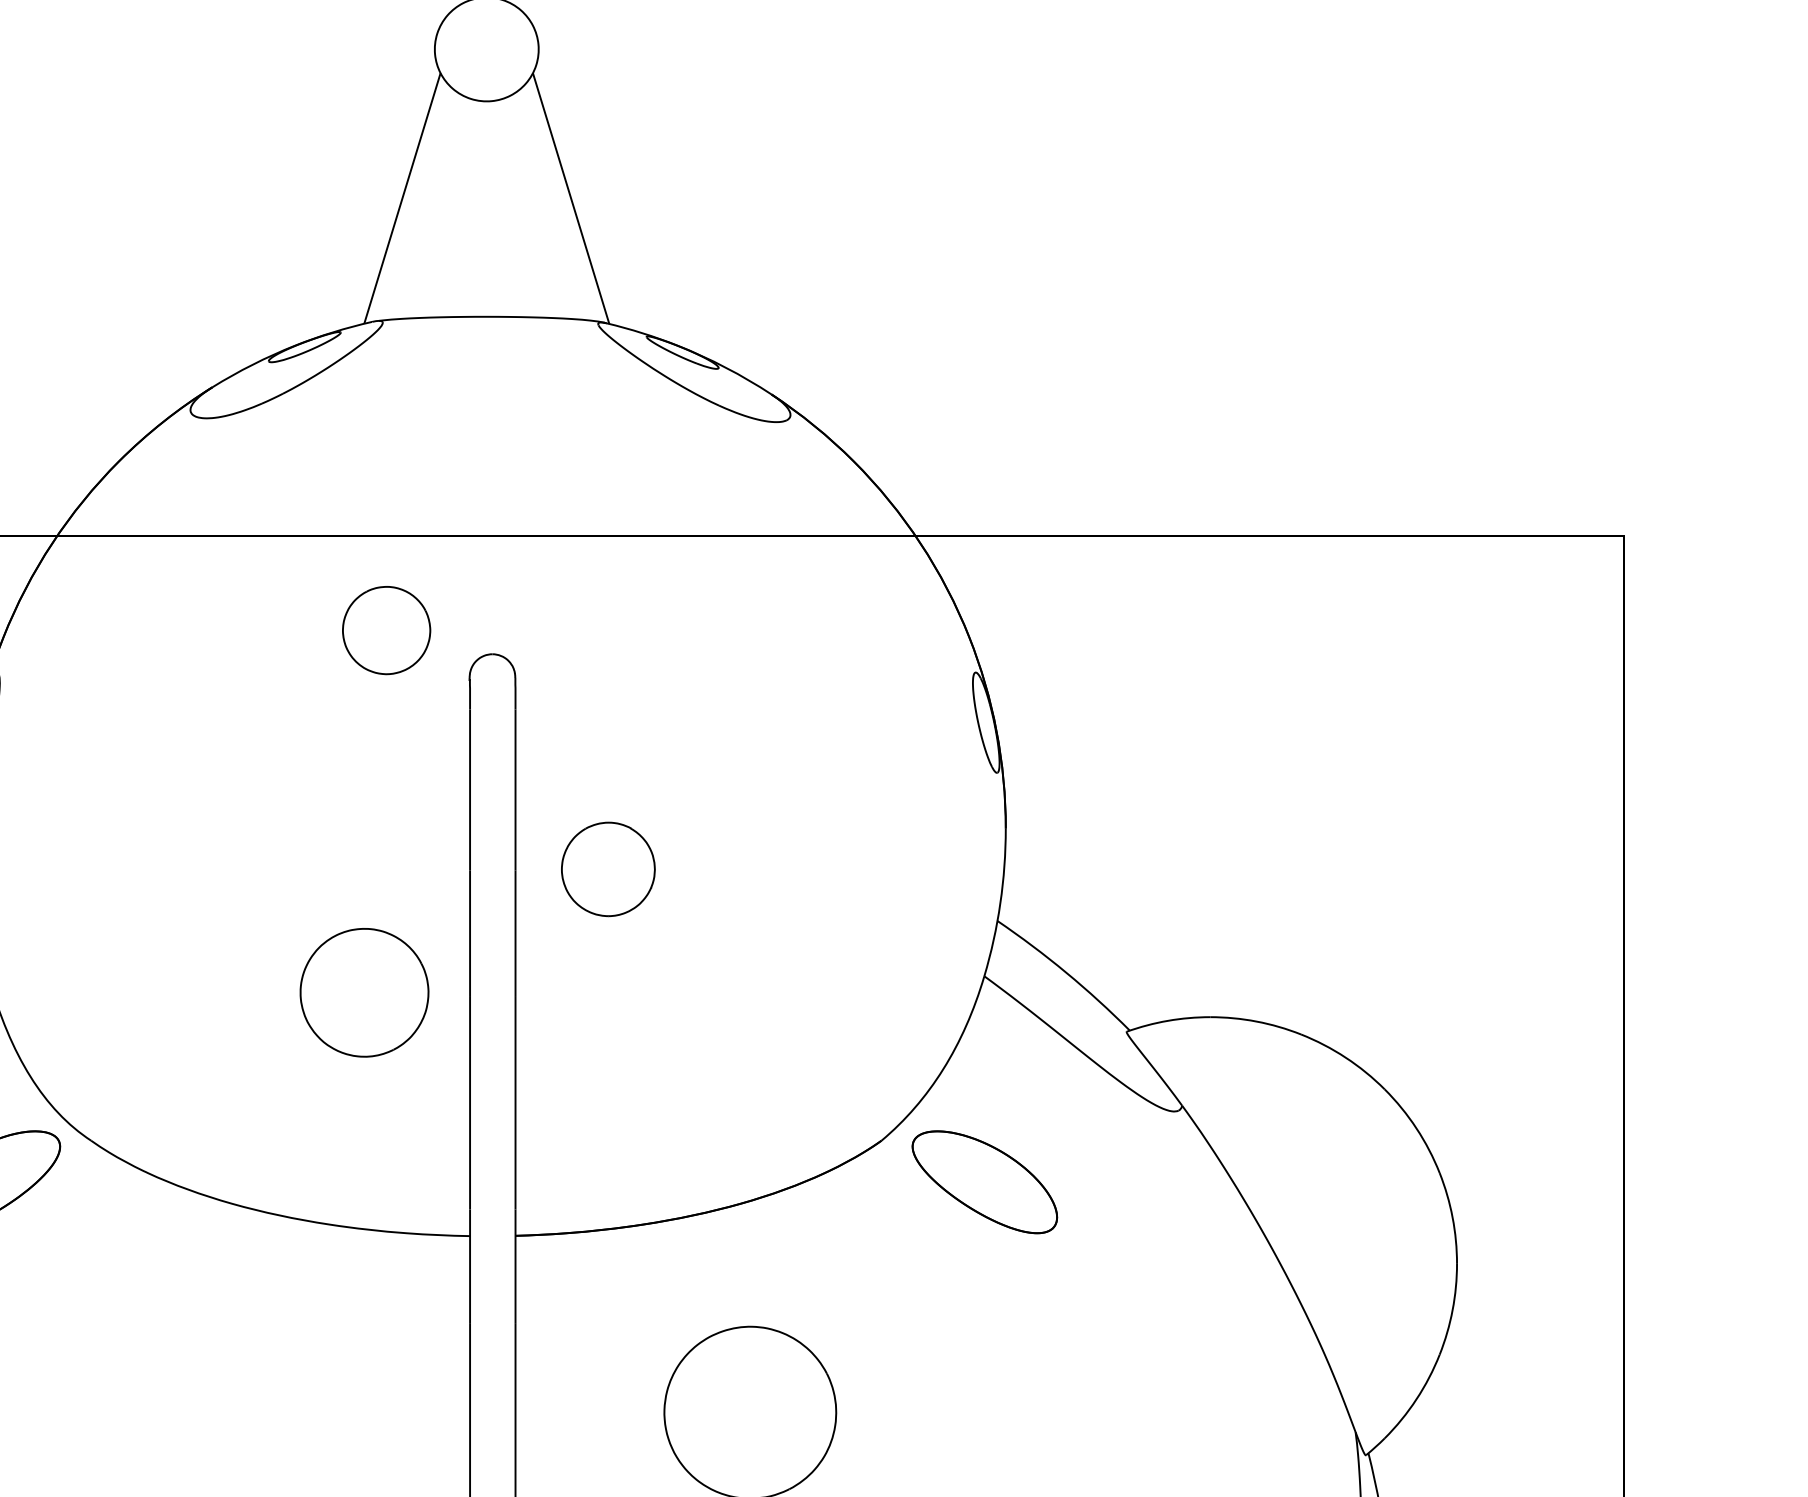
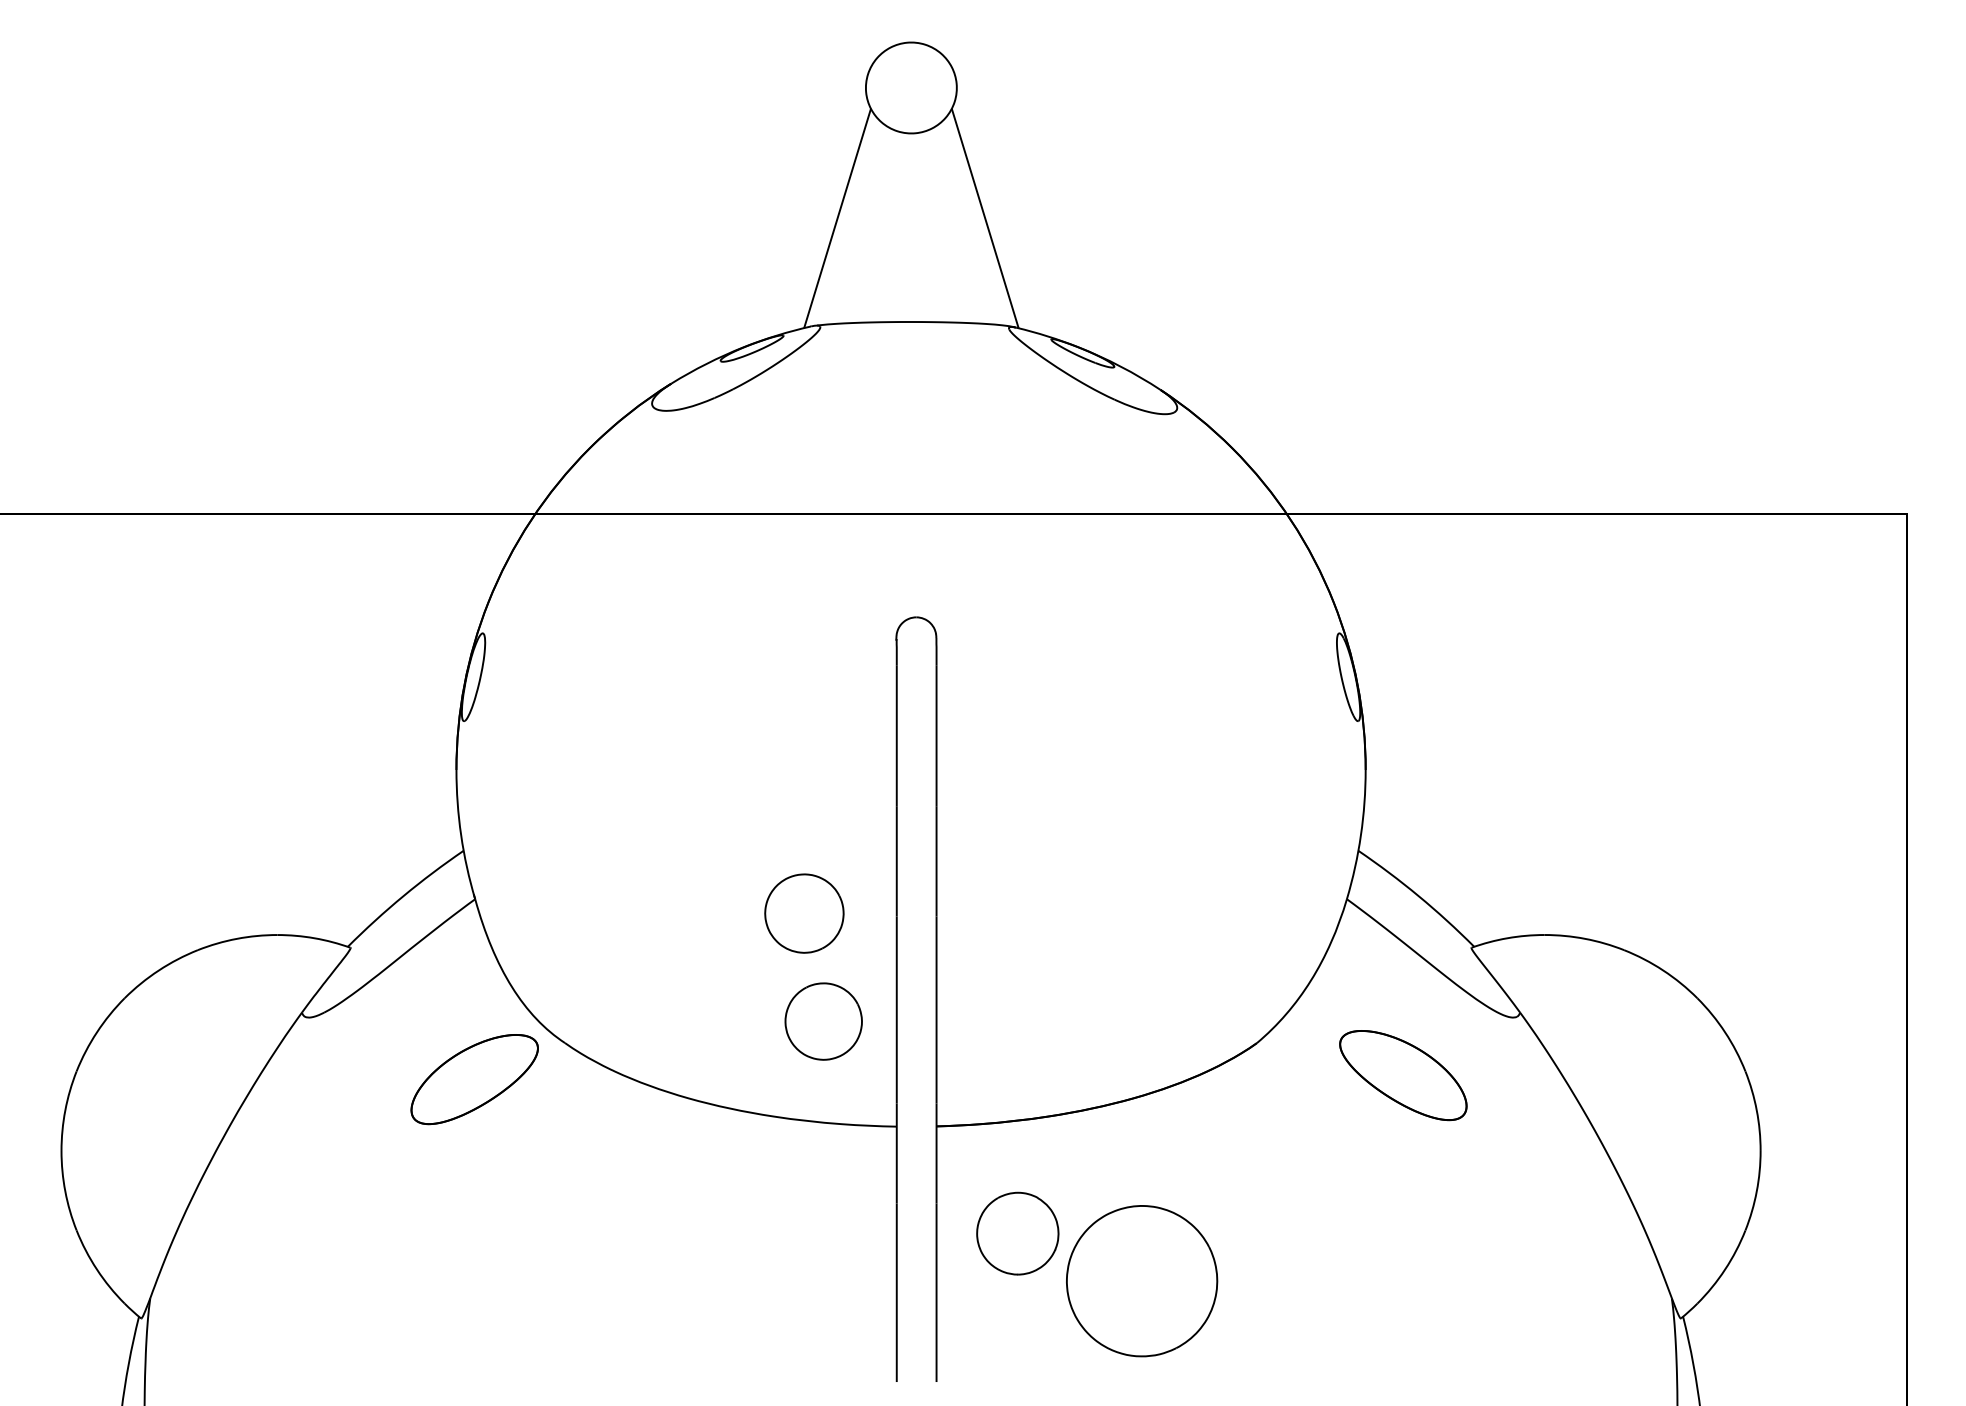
part: (386, 630) -> (823, 1021), moved
part: (608, 869) -> (1017, 1233), moved
part: (364, 992) -> (804, 913), size x0.7
part: (985, 1182) -> (1403, 1075), moved

